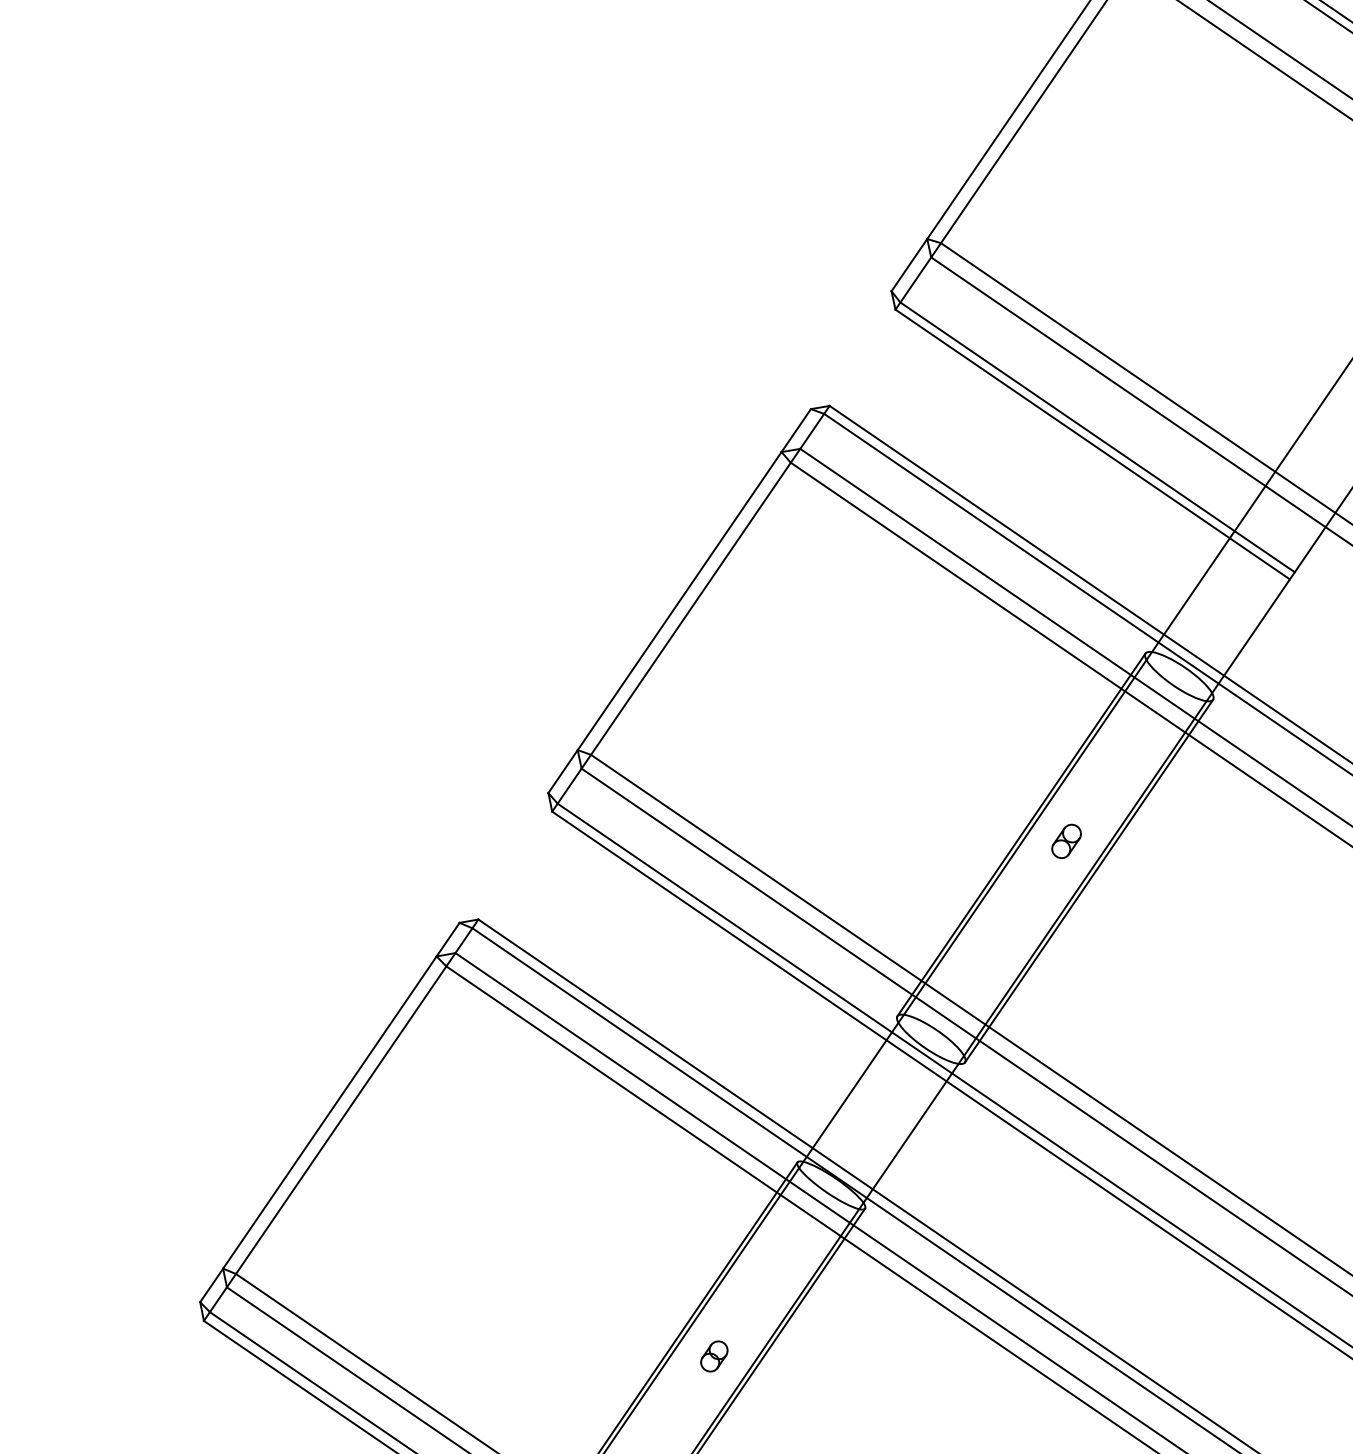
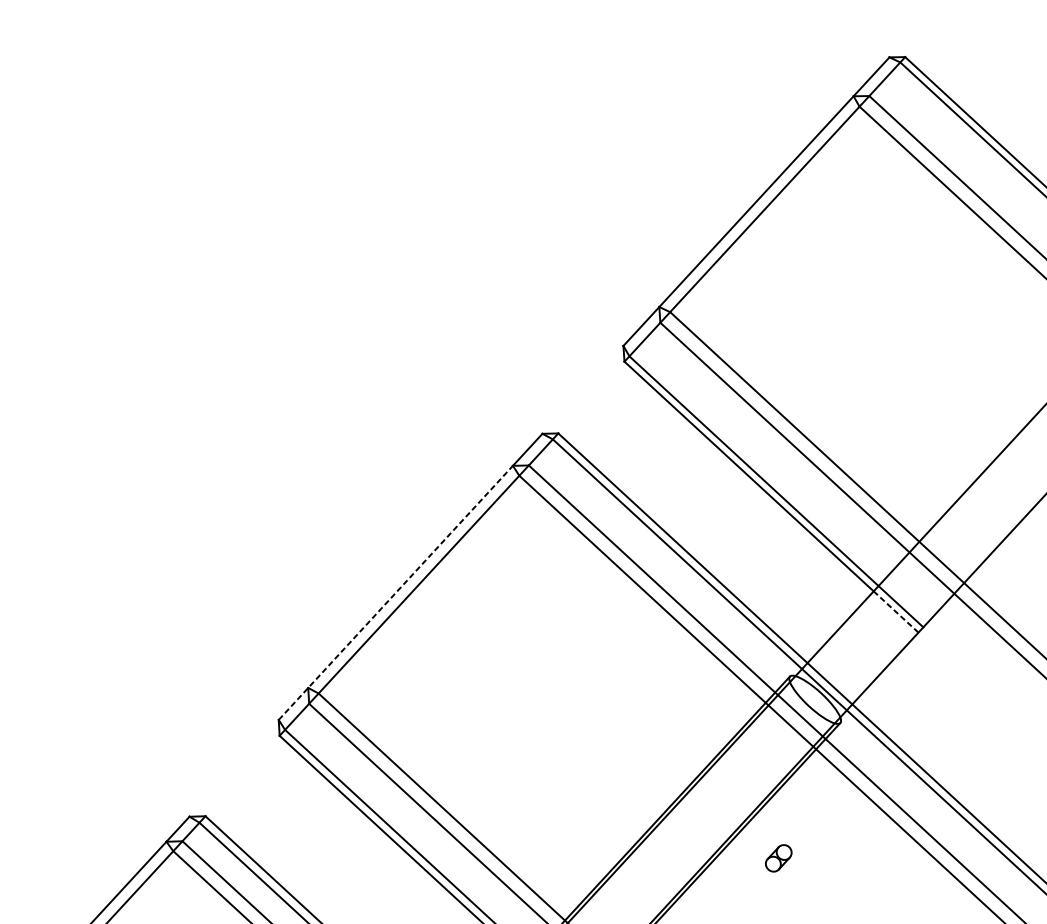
line: (1259, 558) -> (895, 611), solid -> dashed
line: (664, 622) -> (395, 592), solid -> dashed
part: (1066, 841) -> (778, 858), moved

